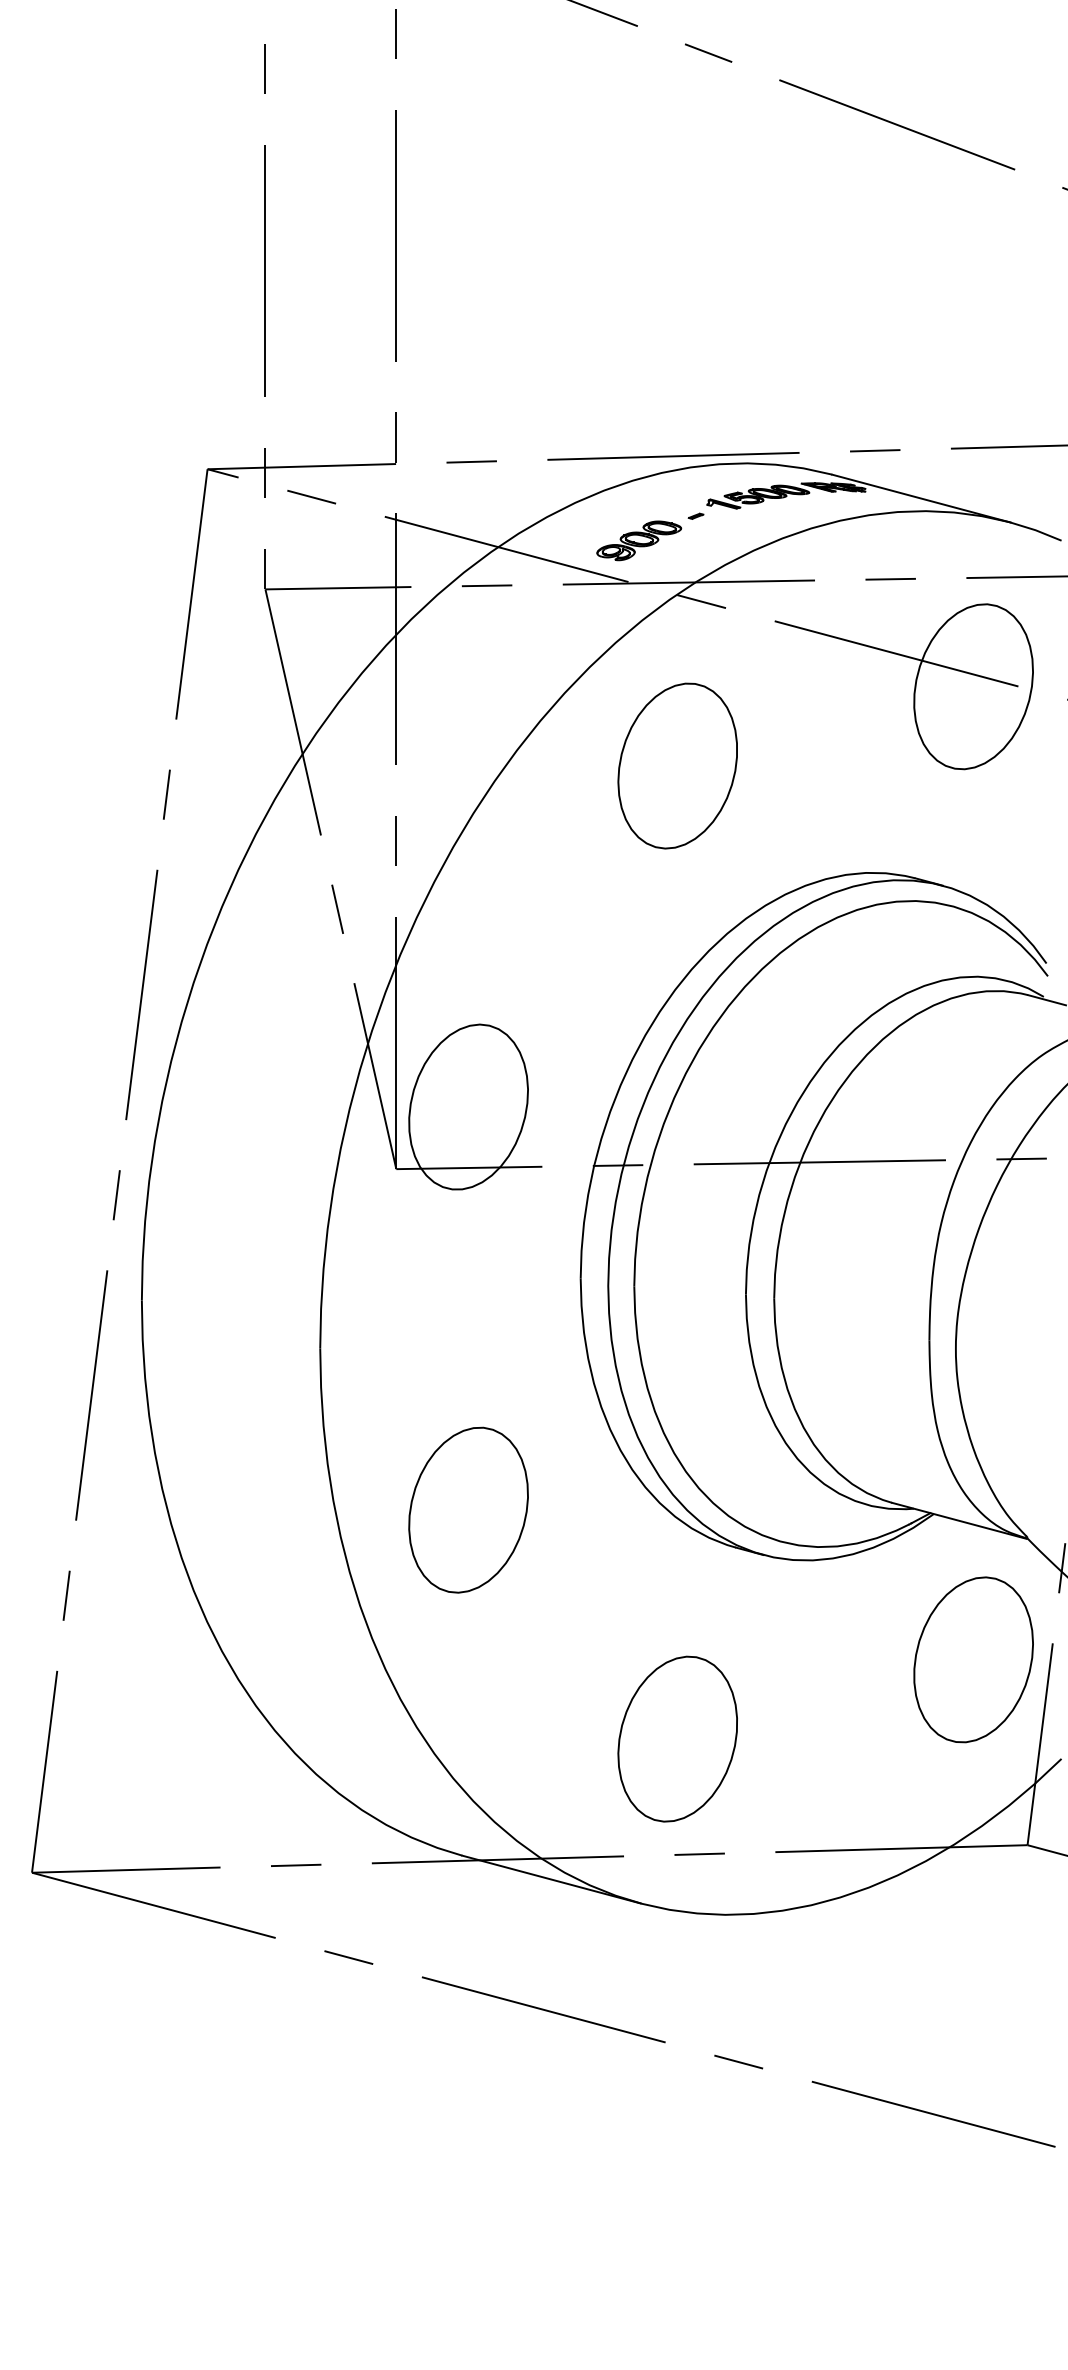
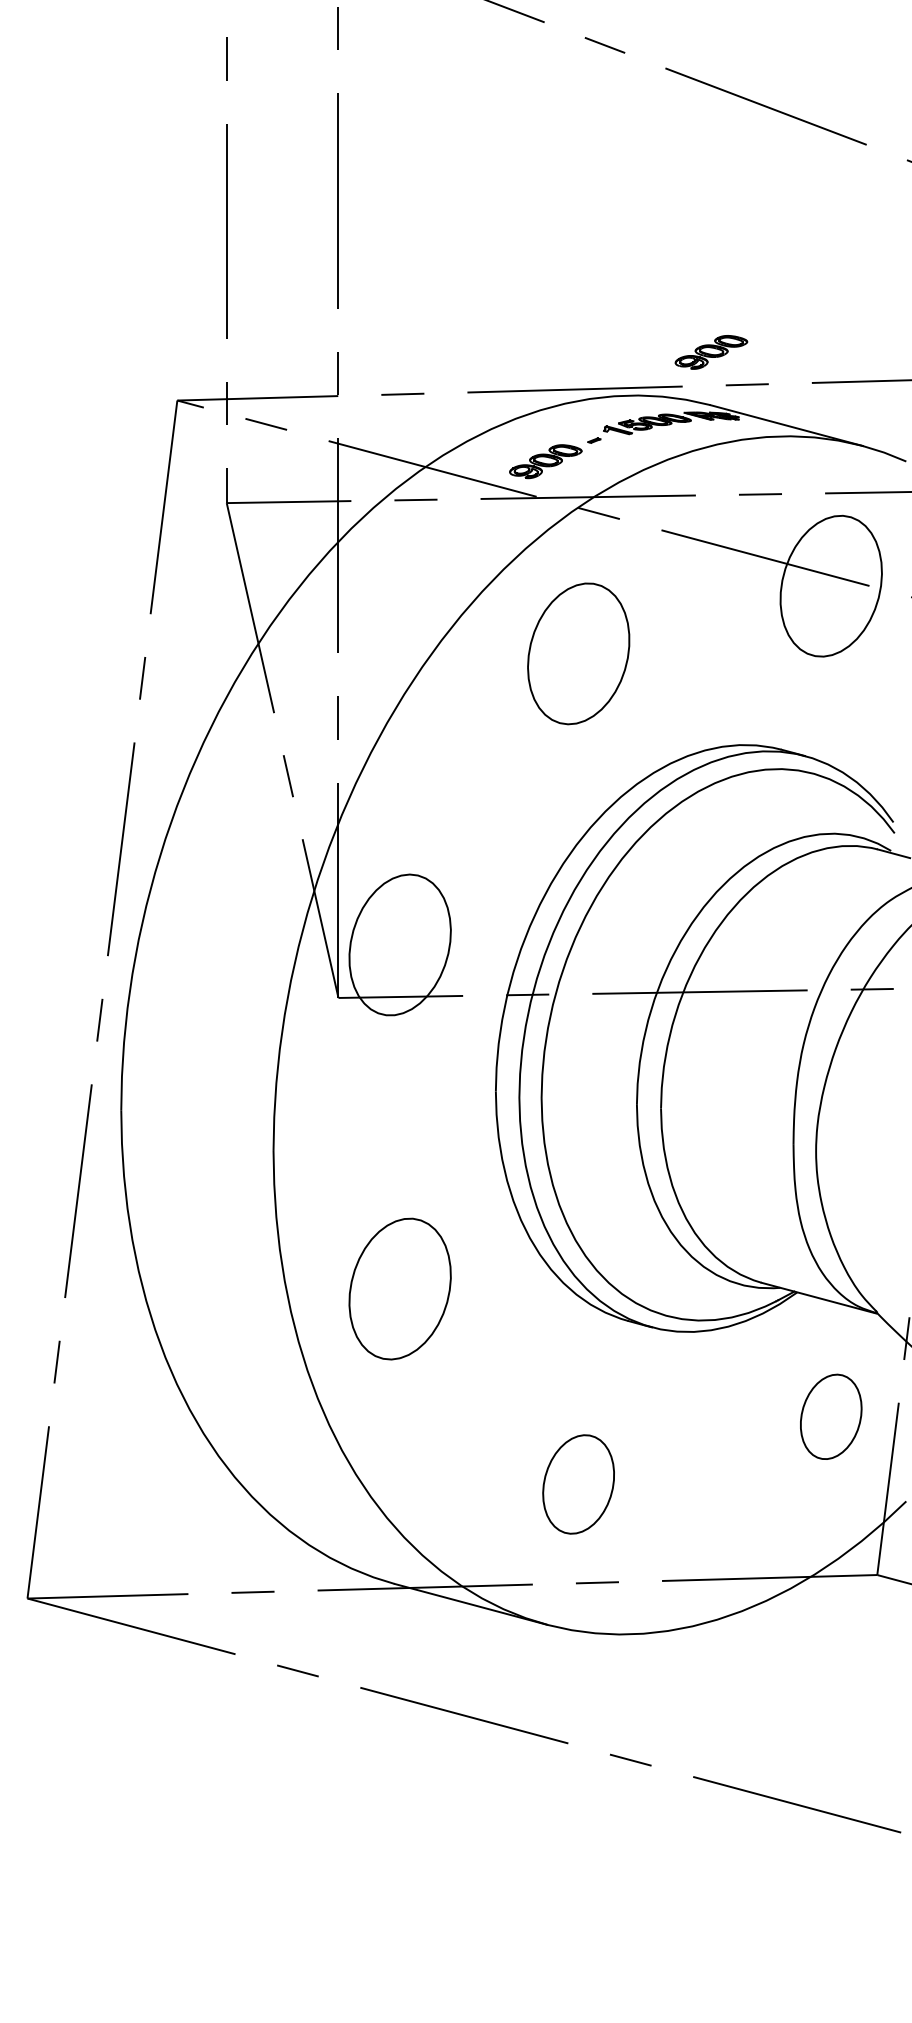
part: (833, 412) -> (711, 352), added
part: (973, 1659) -> (831, 1416), size x0.6
part: (677, 1738) -> (578, 1483), size x0.7

